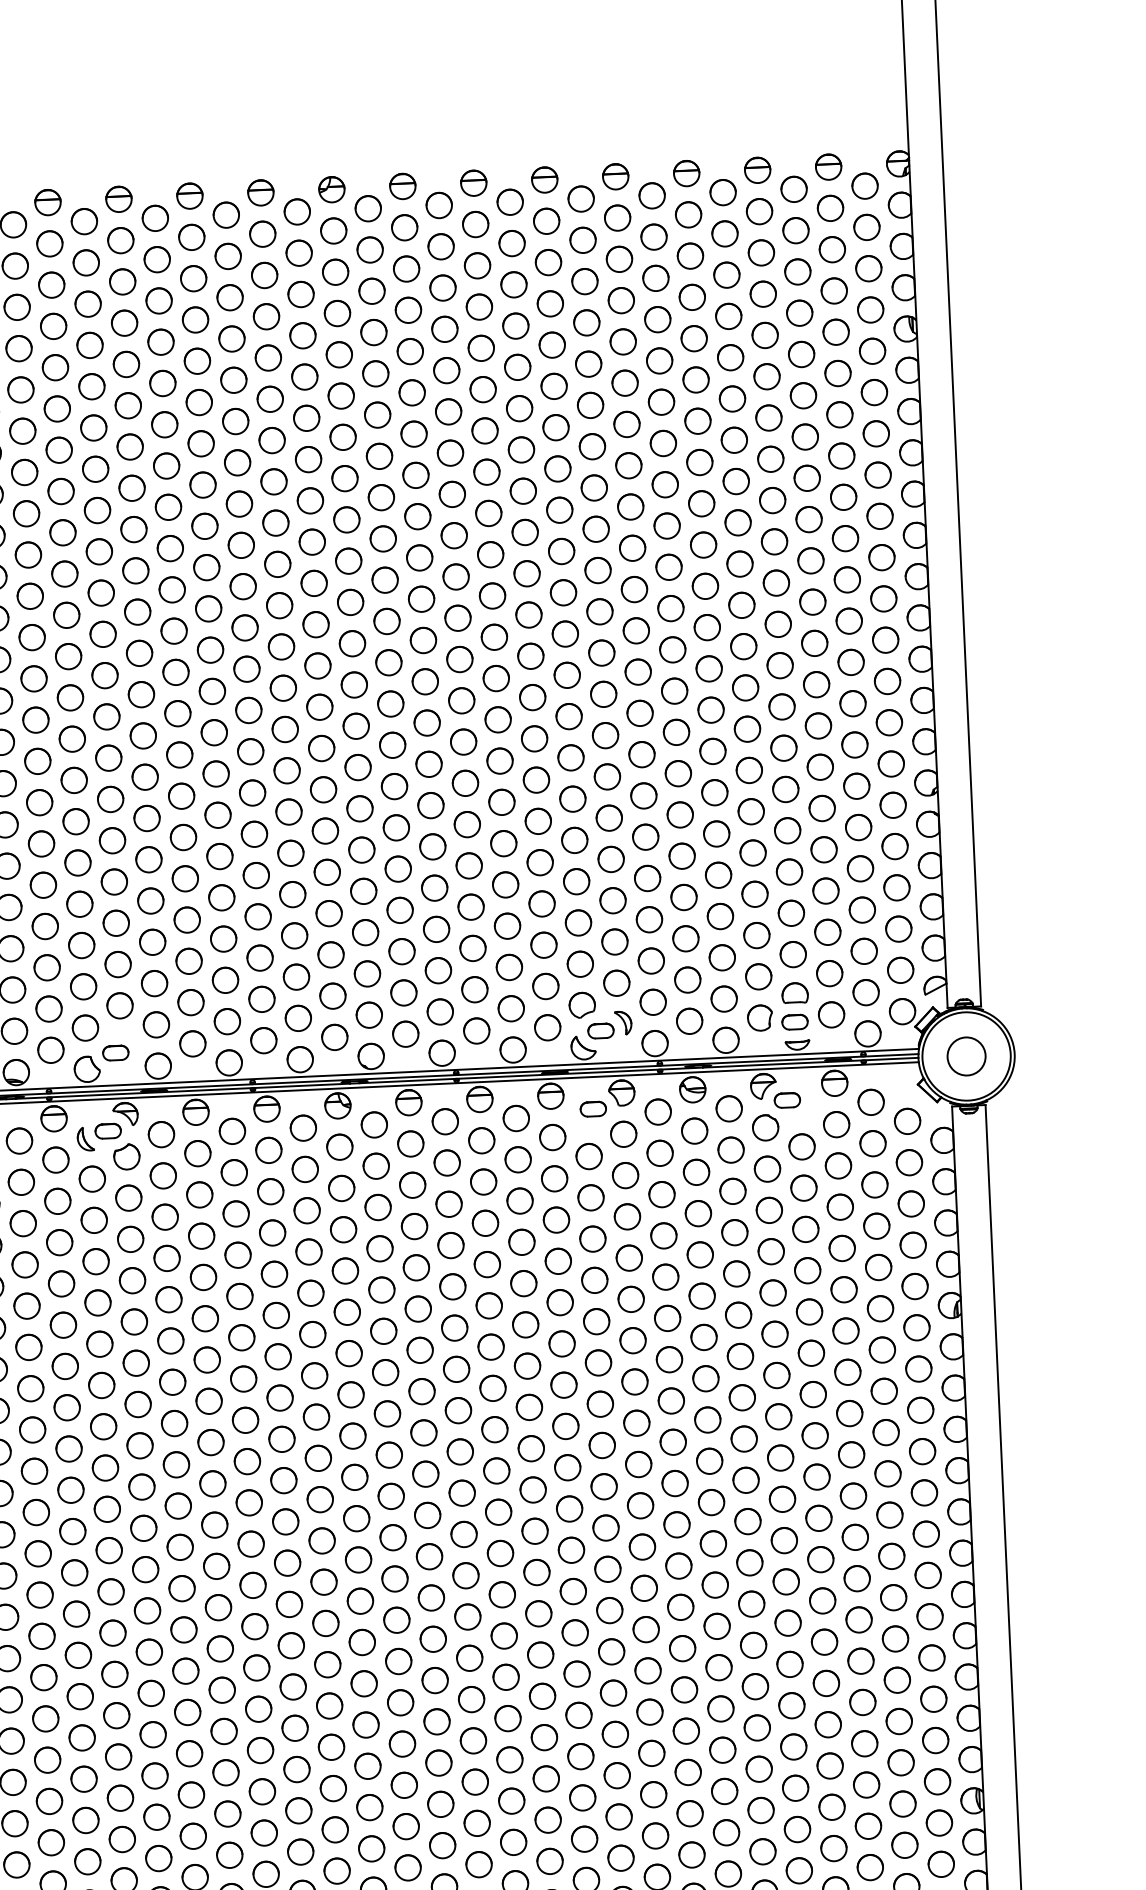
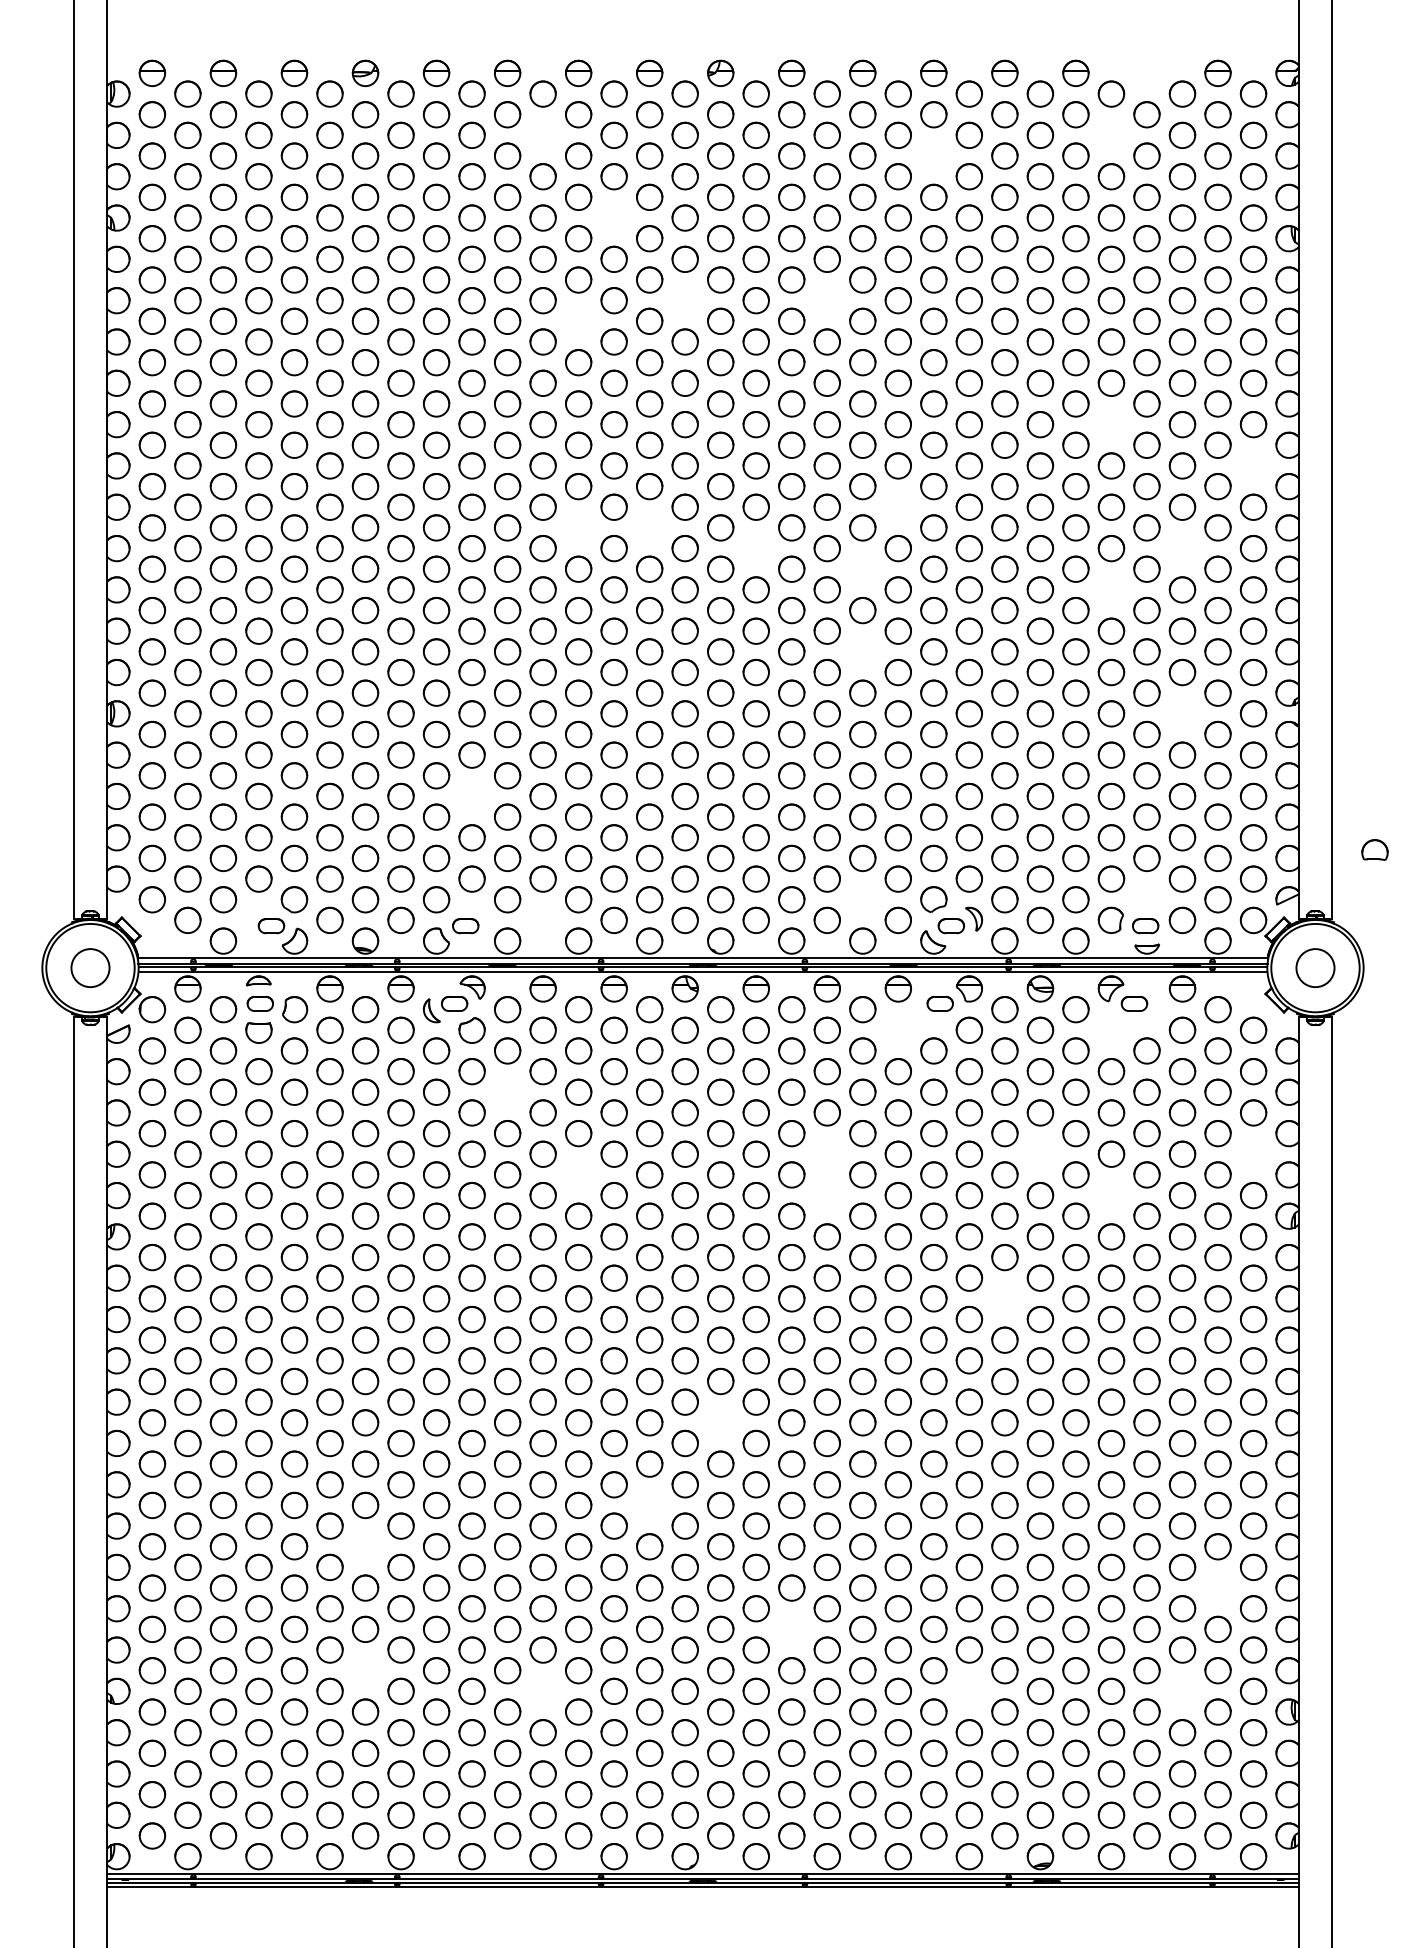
part: (757, 169) -> (1146, 72), removed
part: (725, 232) -> (1111, 134), removed
circle: (156, 258) -> (542, 134), removed
circle: (548, 262) -> (933, 155), removed
circle: (231, 338) -> (613, 217), removed
circle: (447, 411) -> (826, 300), removed
circle: (305, 418) -> (684, 300), removed
circle: (201, 442) -> (578, 320), removed
part: (738, 522) -> (1111, 424), removed
part: (881, 557) -> (1253, 465), removed
circle: (528, 614) -> (897, 506), removed
part: (814, 643) -> (1182, 548), removed
circle: (281, 646) -> (649, 527), removed
circle: (210, 649) -> (578, 527), removed
circle: (388, 662) -> (755, 548), removed
circle: (495, 677) -> (862, 568), removed
part: (745, 687) -> (1111, 589), removed
circle: (499, 760) -> (862, 651), removed
part: (822, 808) -> (1182, 713), removed
part: (115, 923) -> (471, 796), removed
part: (794, 992) -> (1374, 849), moved
circle: (510, 1008) -> (862, 899), removed
circle: (192, 1042) -> (542, 919), removed
part: (765, 1127) -> (1111, 1029), removed
circle: (551, 1136) -> (897, 1029), removed
circle: (165, 1216) -> (507, 1091), removed
circle: (913, 1244) -> (1253, 1153), removed
part: (700, 1254) -> (1040, 1153), removed
circle: (486, 1263) -> (826, 1153), removed
part: (773, 1292) -> (1111, 1195), removed
circle: (239, 1296) -> (578, 1174), removed
circle: (488, 1305) -> (826, 1195), removed
circle: (670, 1400) -> (1004, 1298), removed
circle: (392, 1537) -> (720, 1422), removed
circle: (325, 1622) -> (649, 1504), removed
part: (43, 1677) -> (365, 1546), removed
circle: (896, 1679) -> (1217, 1587), removed
circle: (473, 1739) -> (791, 1628), removed
part: (866, 1784) -> (1182, 1690), removed
part: (653, 1793) -> (969, 1690), removed
part: (49, 1801) -> (365, 1670), removed
circle: (227, 1813) -> (542, 1690), removed

